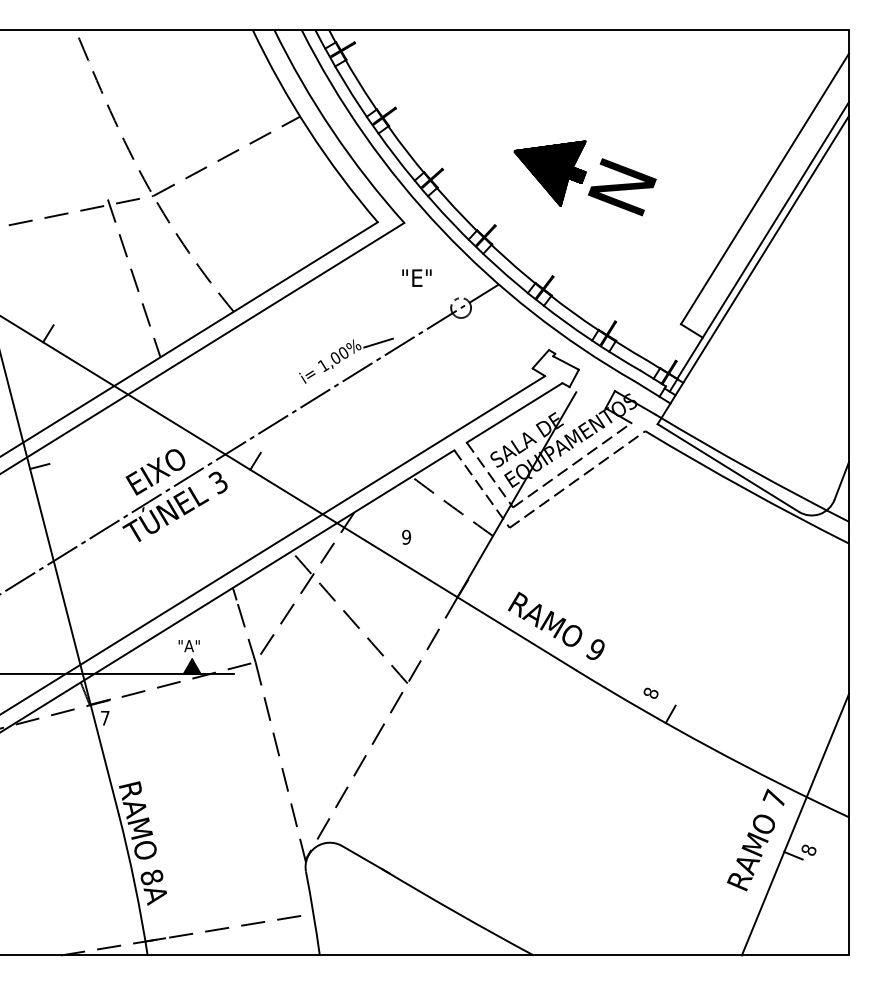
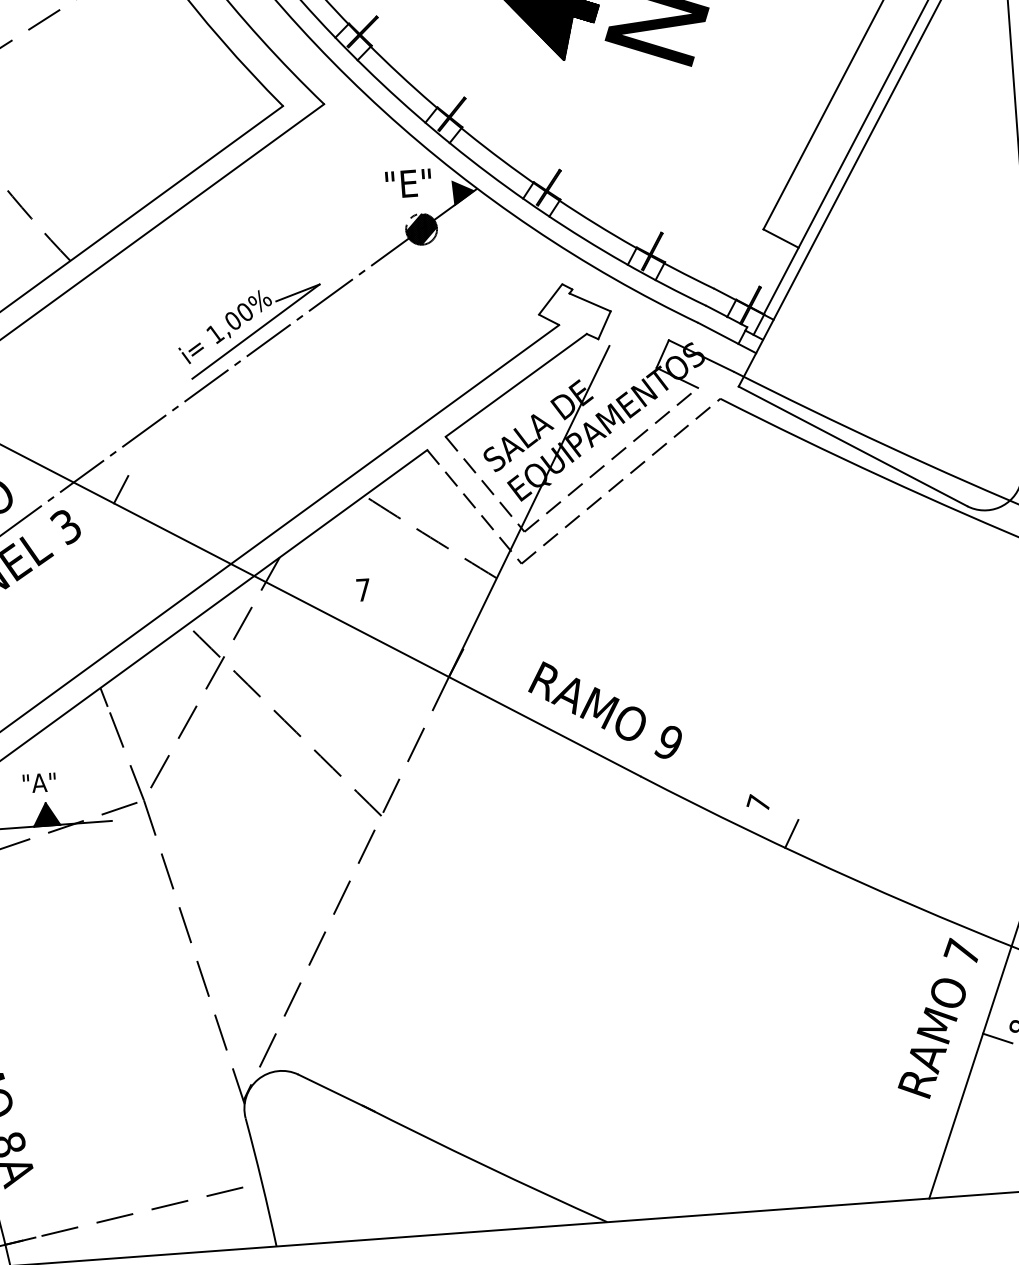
text: (416, 277) -> (407, 182), moved
fill: (489, 286) -> (463, 192), added
hatch: (461, 307) -> (422, 228), added
line: (349, 365) -> (255, 330), added
text: (406, 536) -> (363, 588), 9 -> 7
text: (650, 692) -> (758, 802), 8 -> 7

